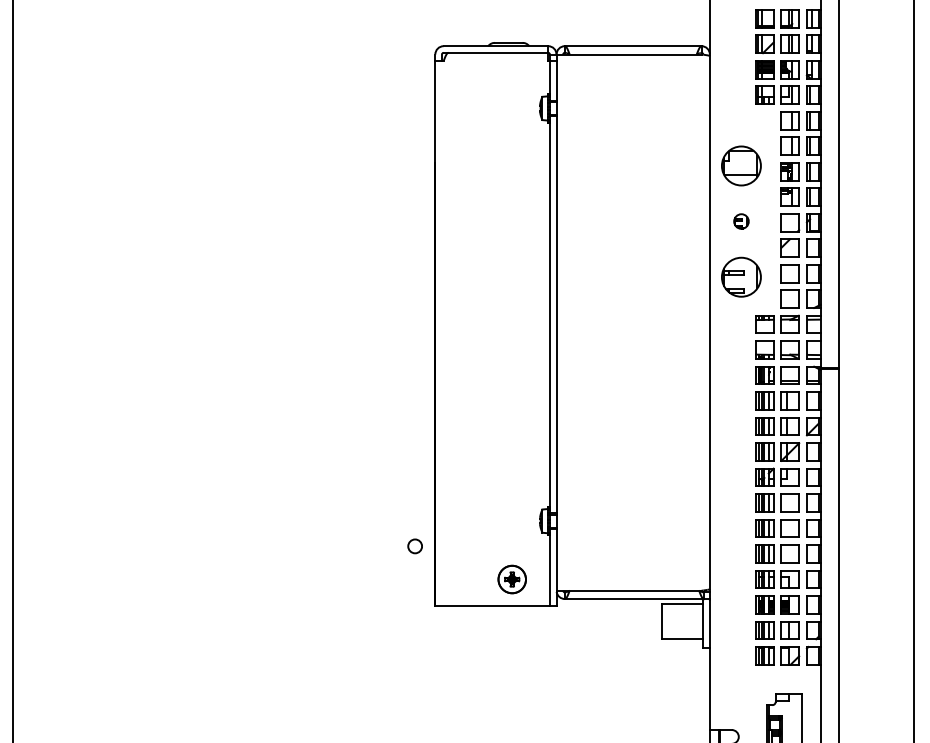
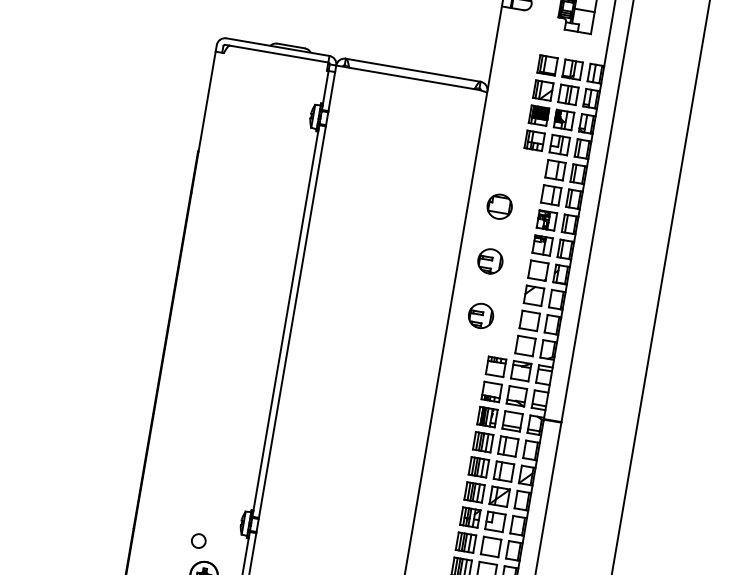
part: (741, 166) -> (499, 207), size x0.62
part: (741, 221) -> (490, 261), size x1.67
part: (741, 276) -> (481, 315), size x0.62
circle: (414, 546) -> (198, 541), moved

